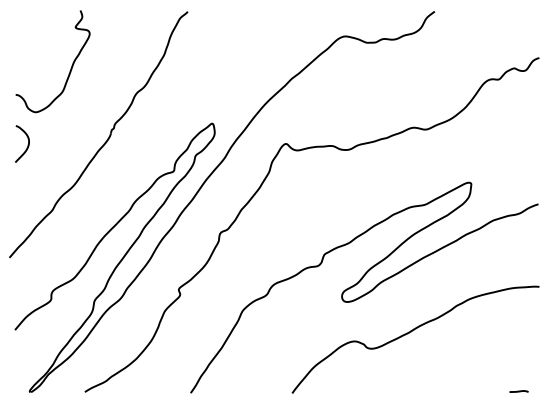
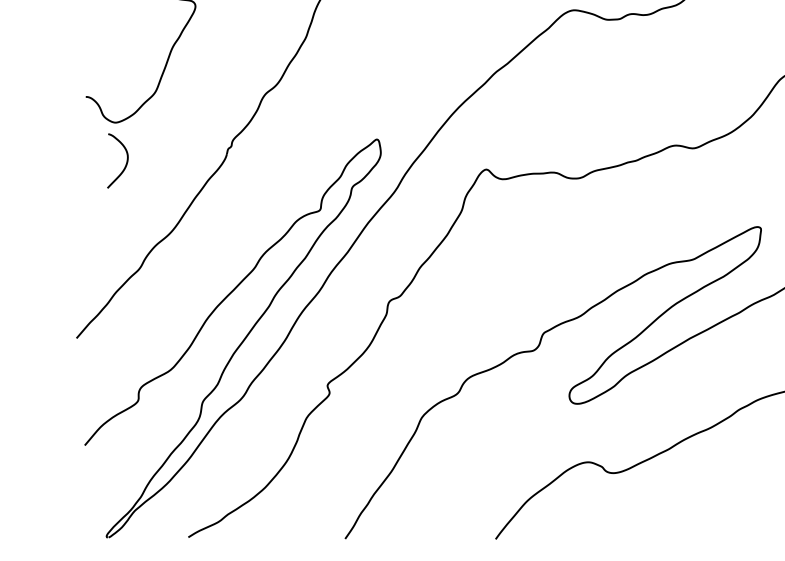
curve: (27, 144) -> (125, 161), moved

